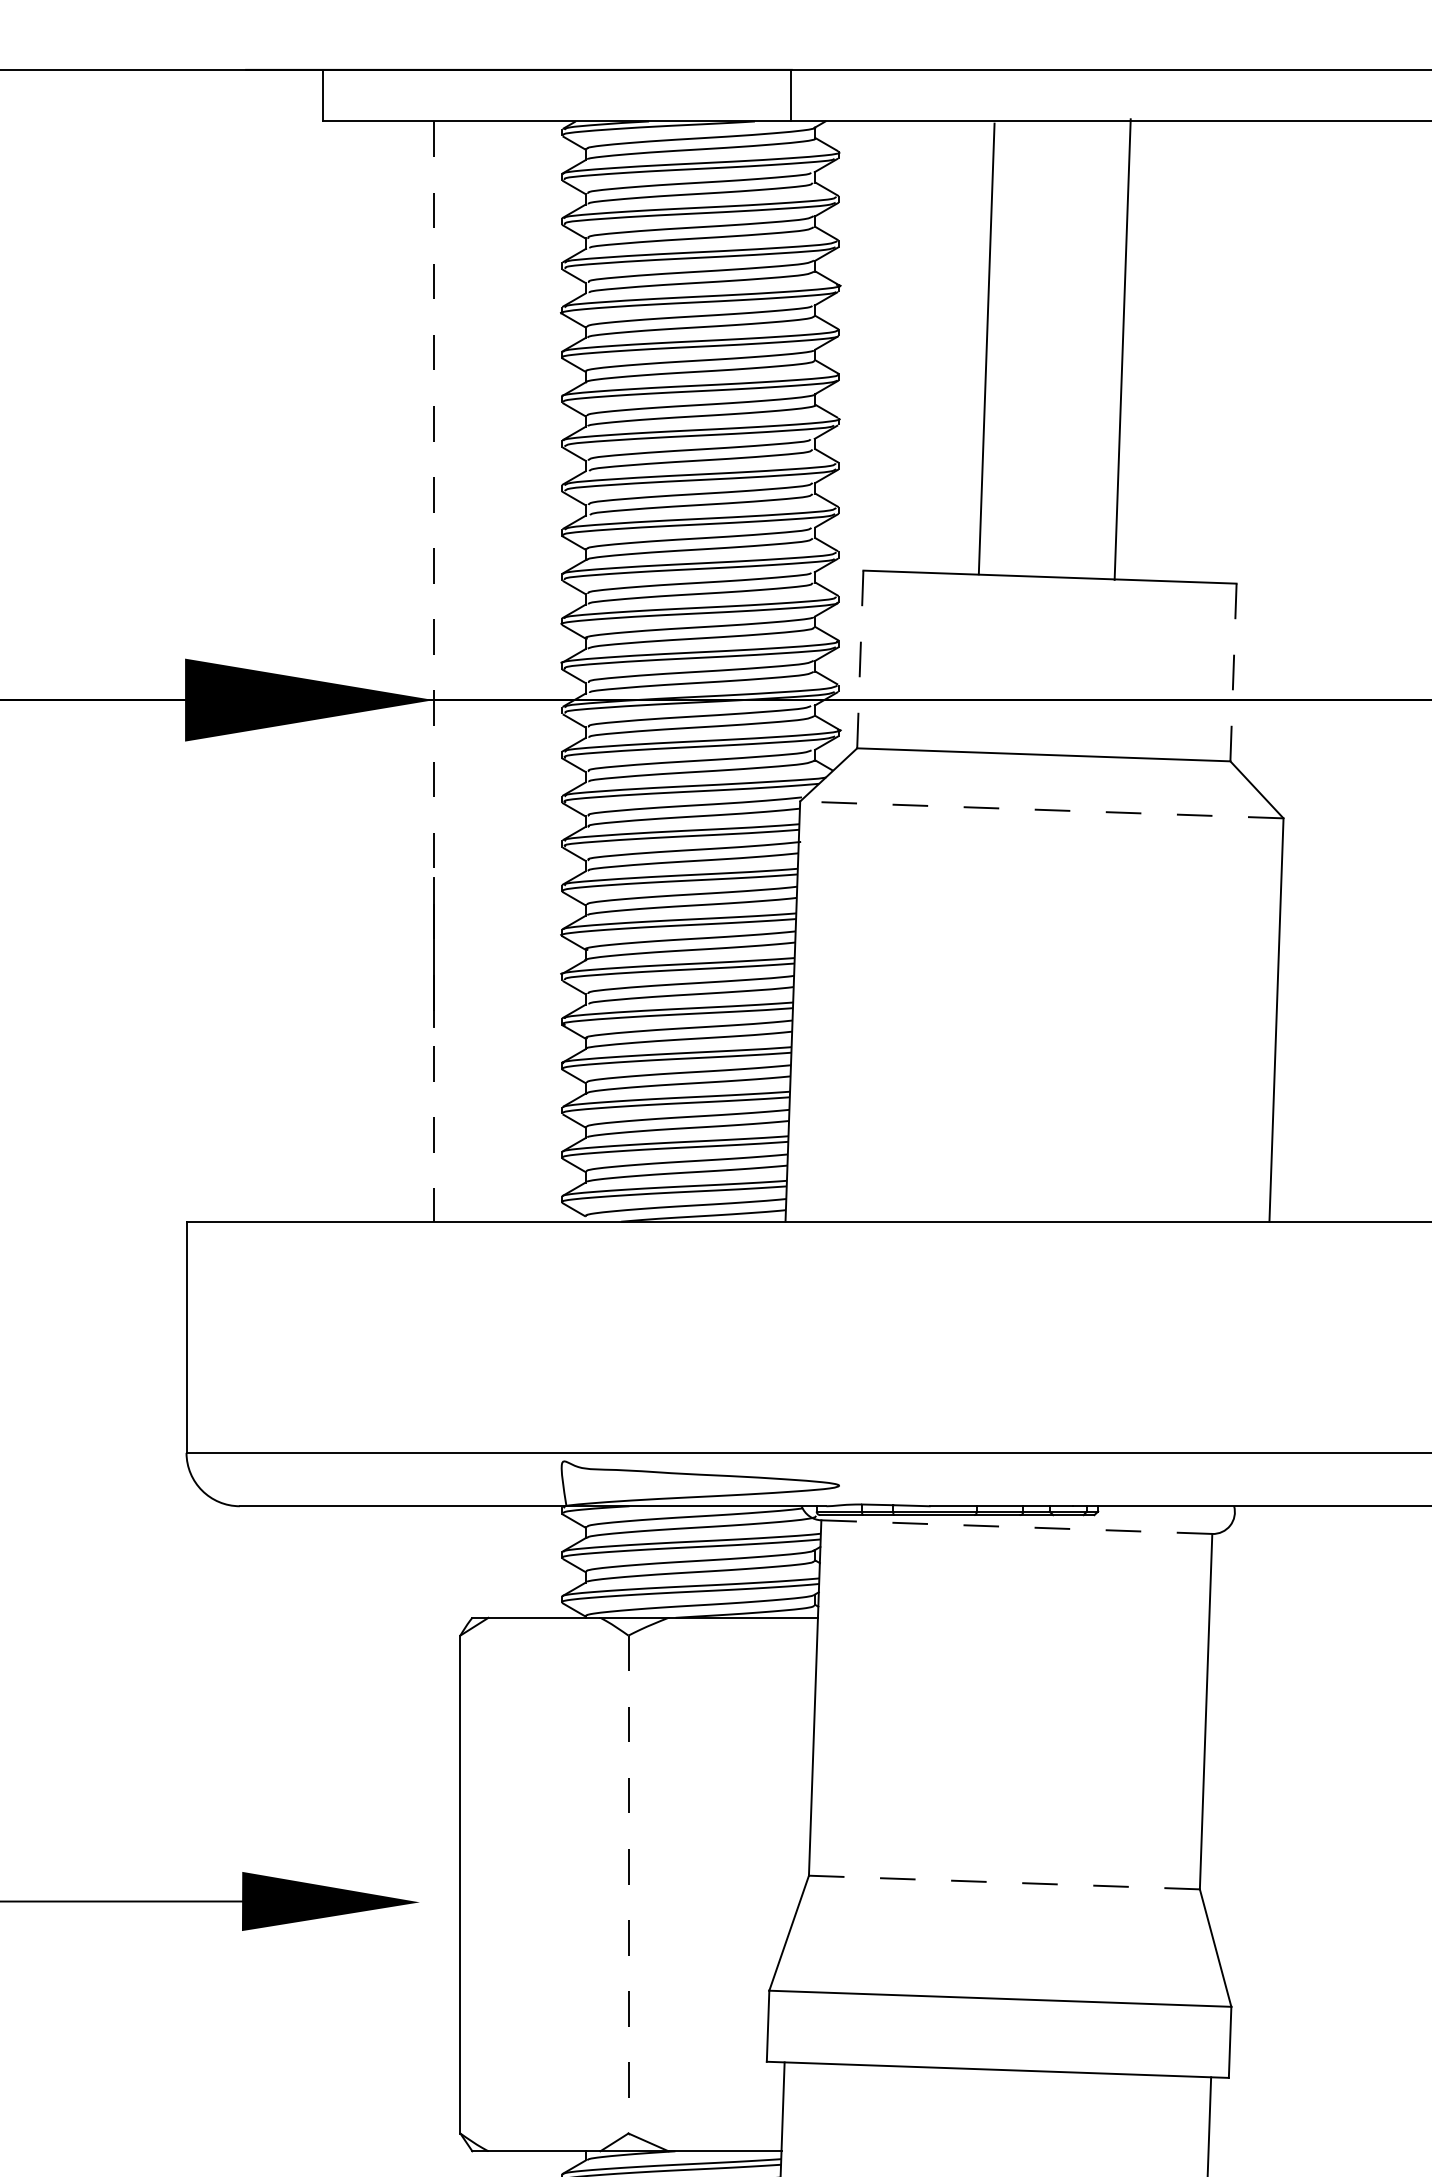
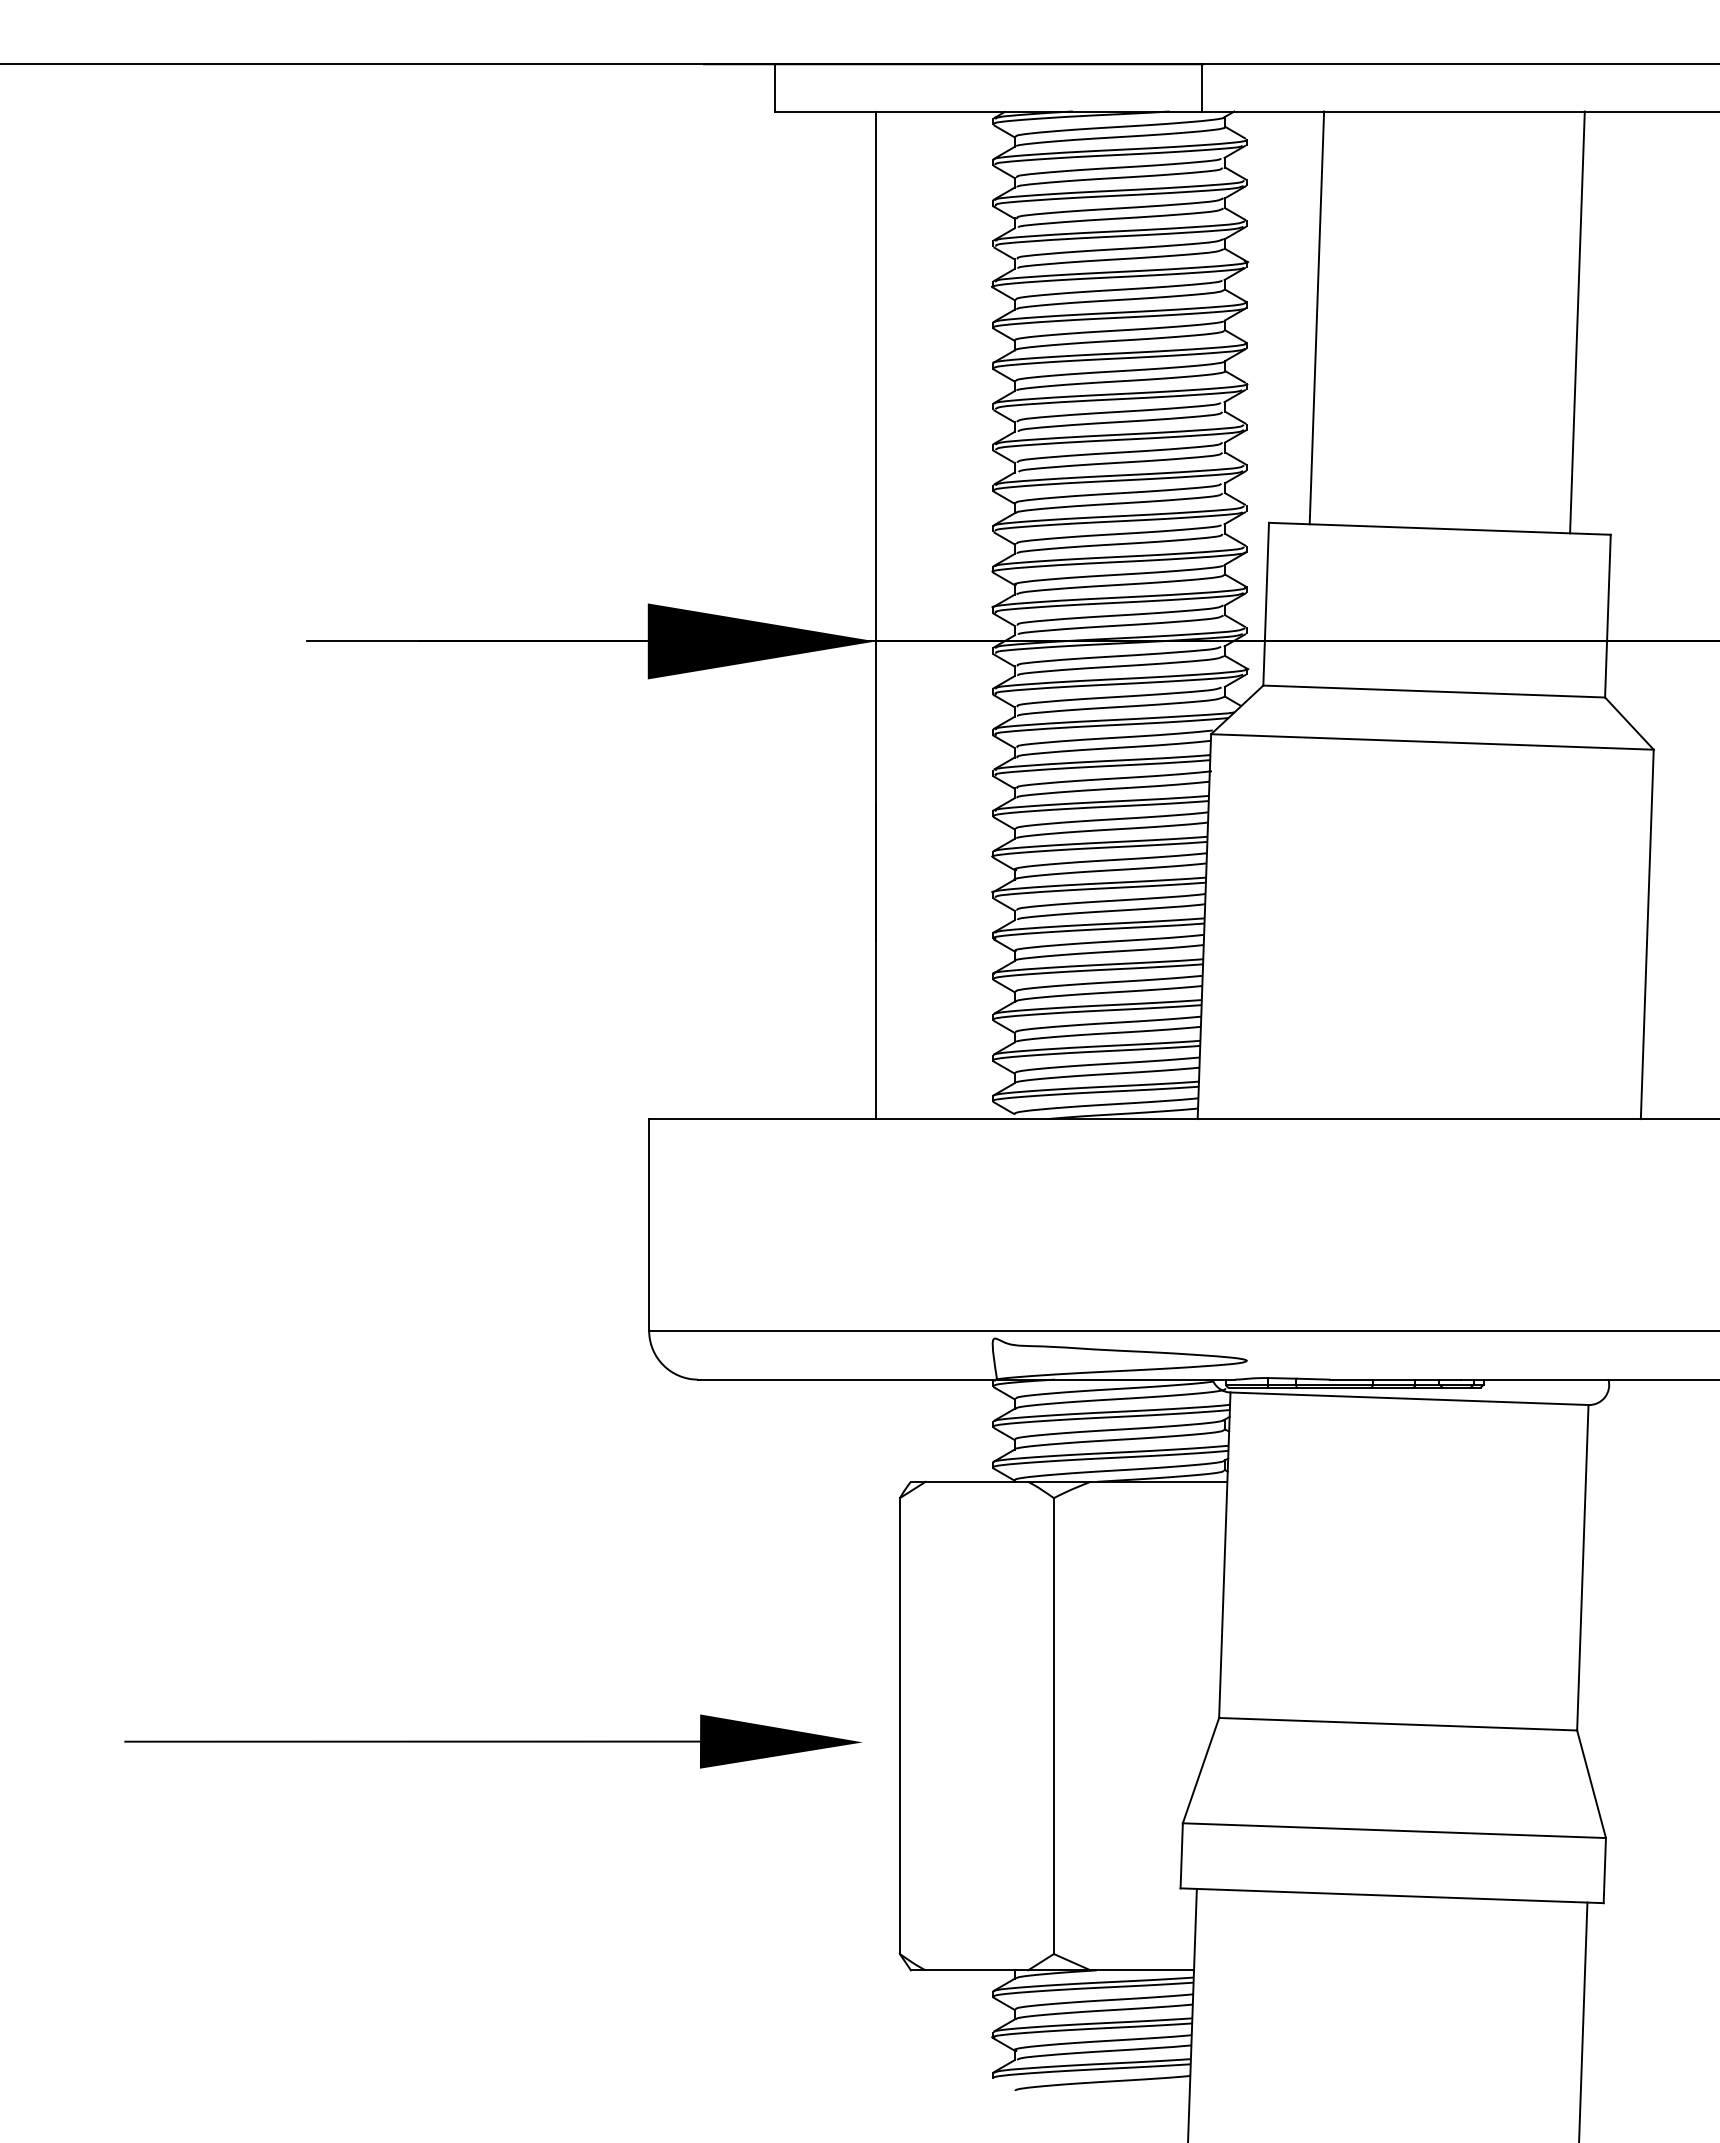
line: (986, 348) -> (1316, 317), moved
line: (1122, 349) -> (1577, 322), moved
line: (860, 659) -> (1266, 604), dashed -> solid
line: (433, 671) -> (875, 615), dashed -> solid
line: (1233, 671) -> (1607, 615), dashed -> solid
line: (1040, 809) -> (1431, 741), dashed -> solid
line: (1016, 1526) -> (1409, 1398), dashed -> solid
line: (1003, 1882) -> (1397, 1724), dashed -> solid
line: (628, 1885) -> (1053, 1726), dashed -> solid

